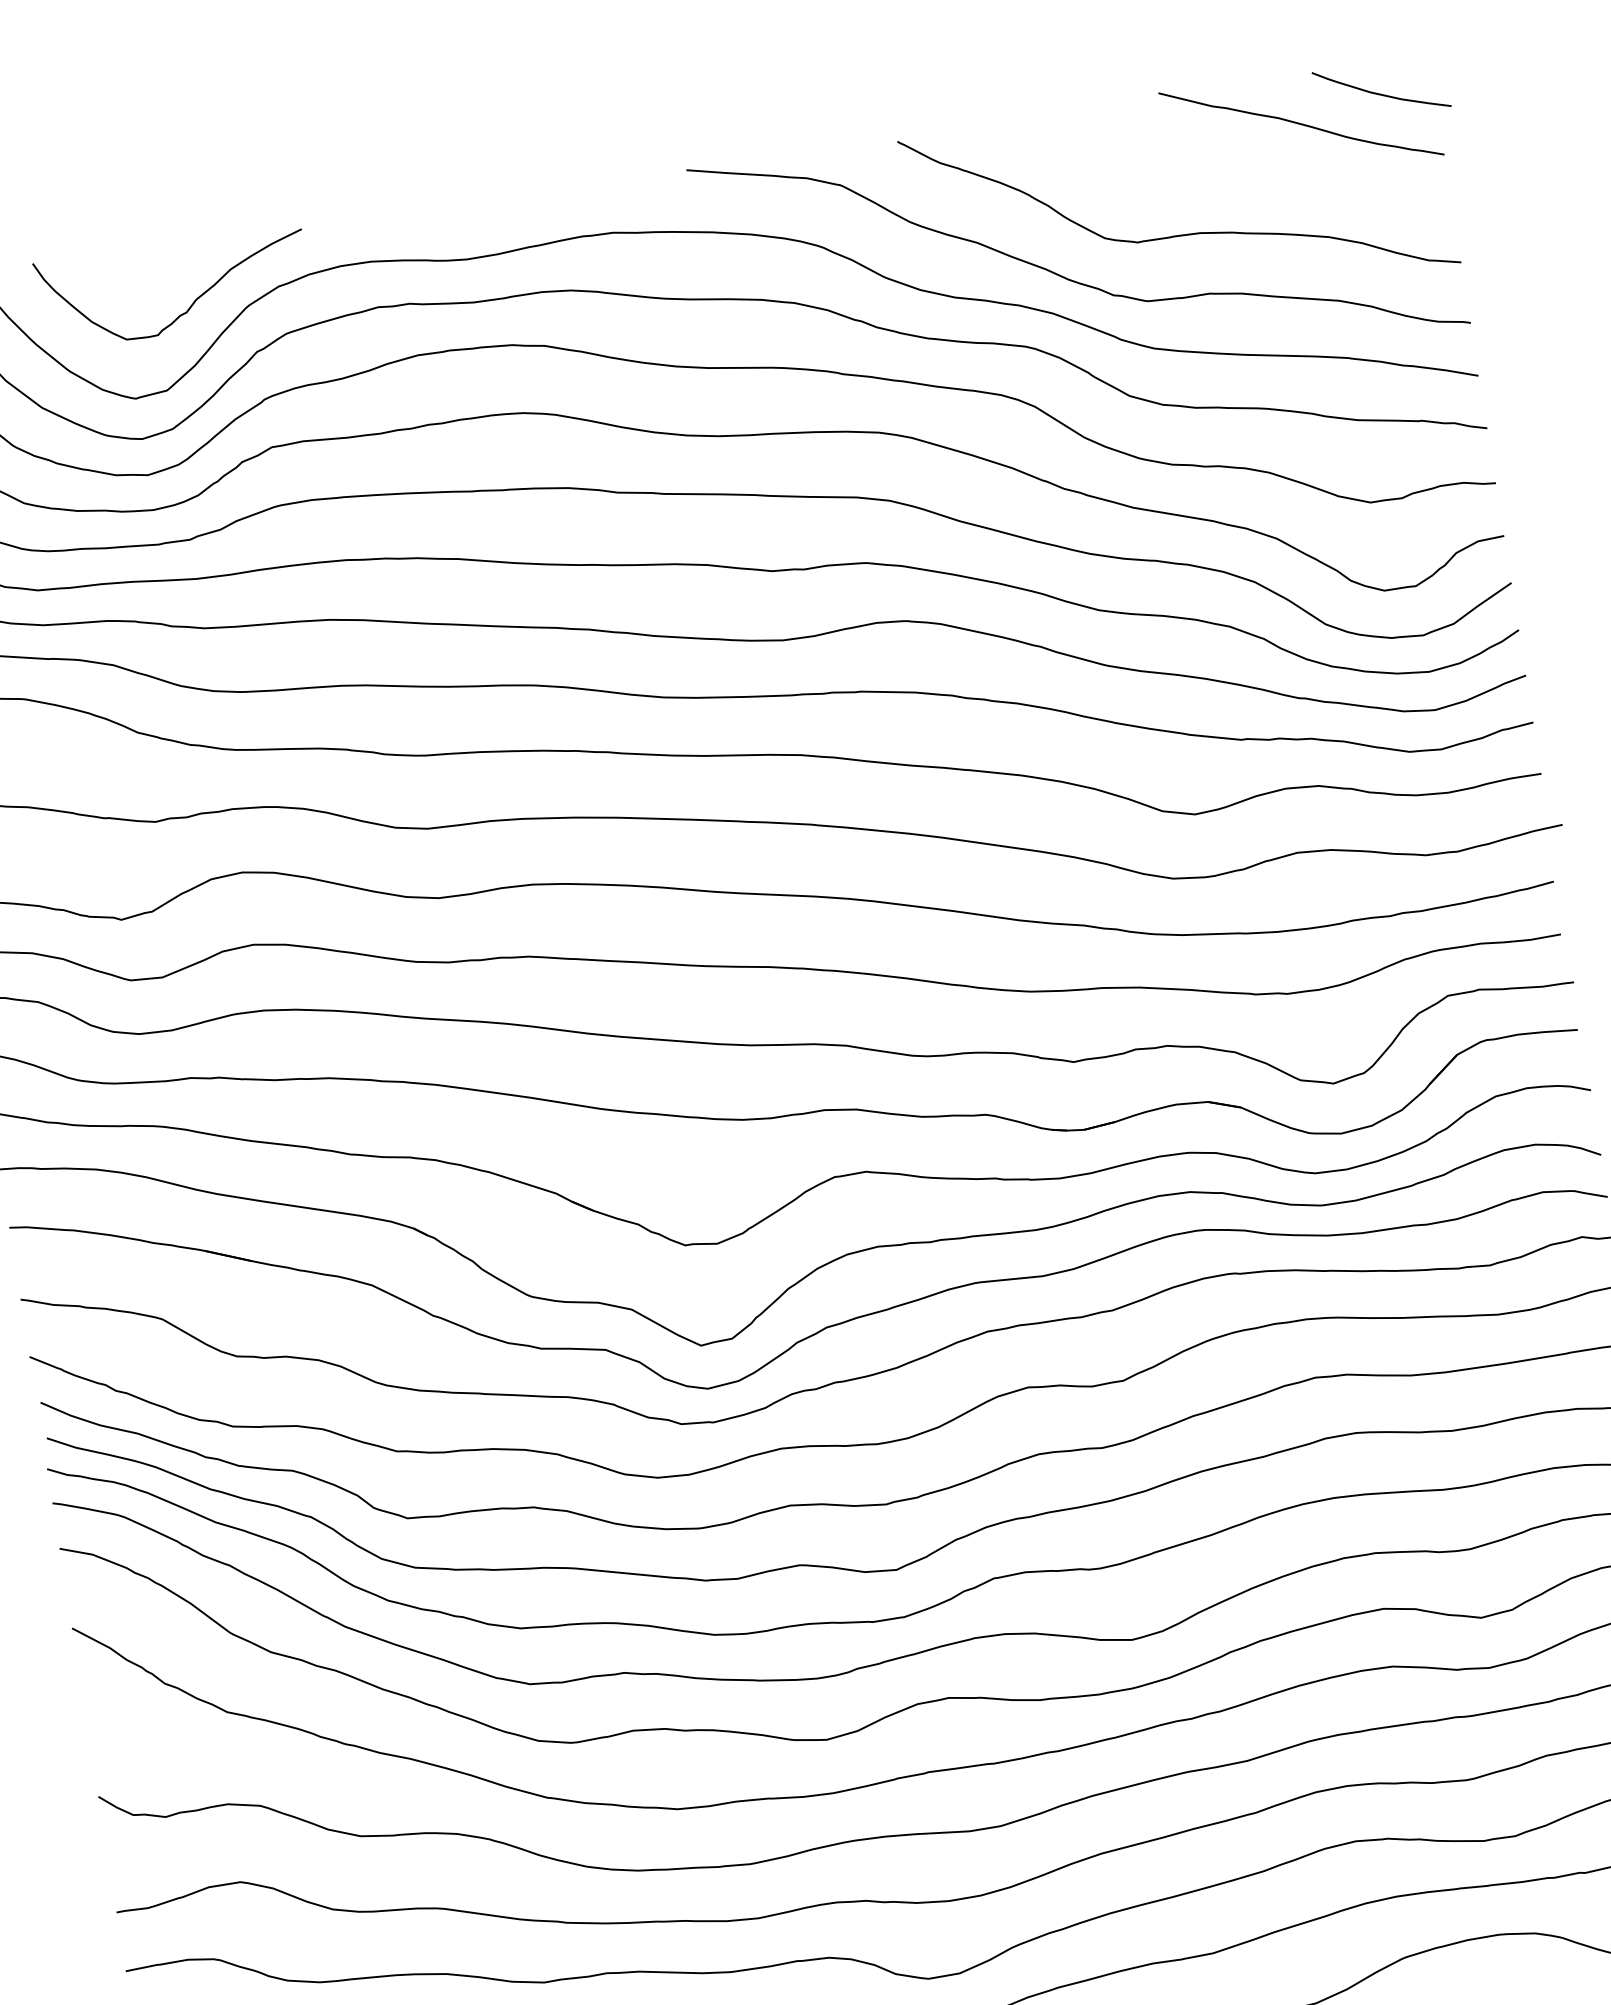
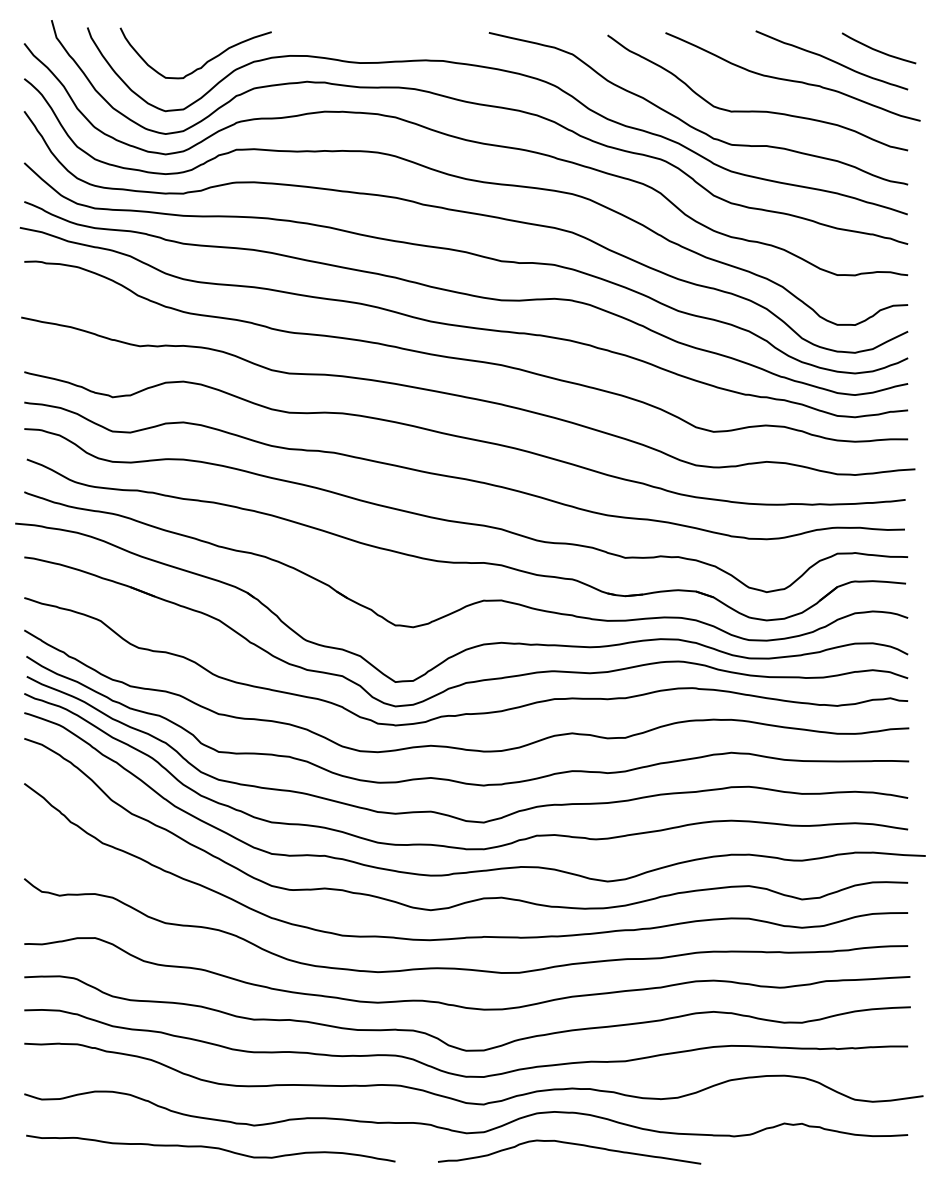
curve: (1235, 168) -> (791, 79), added

